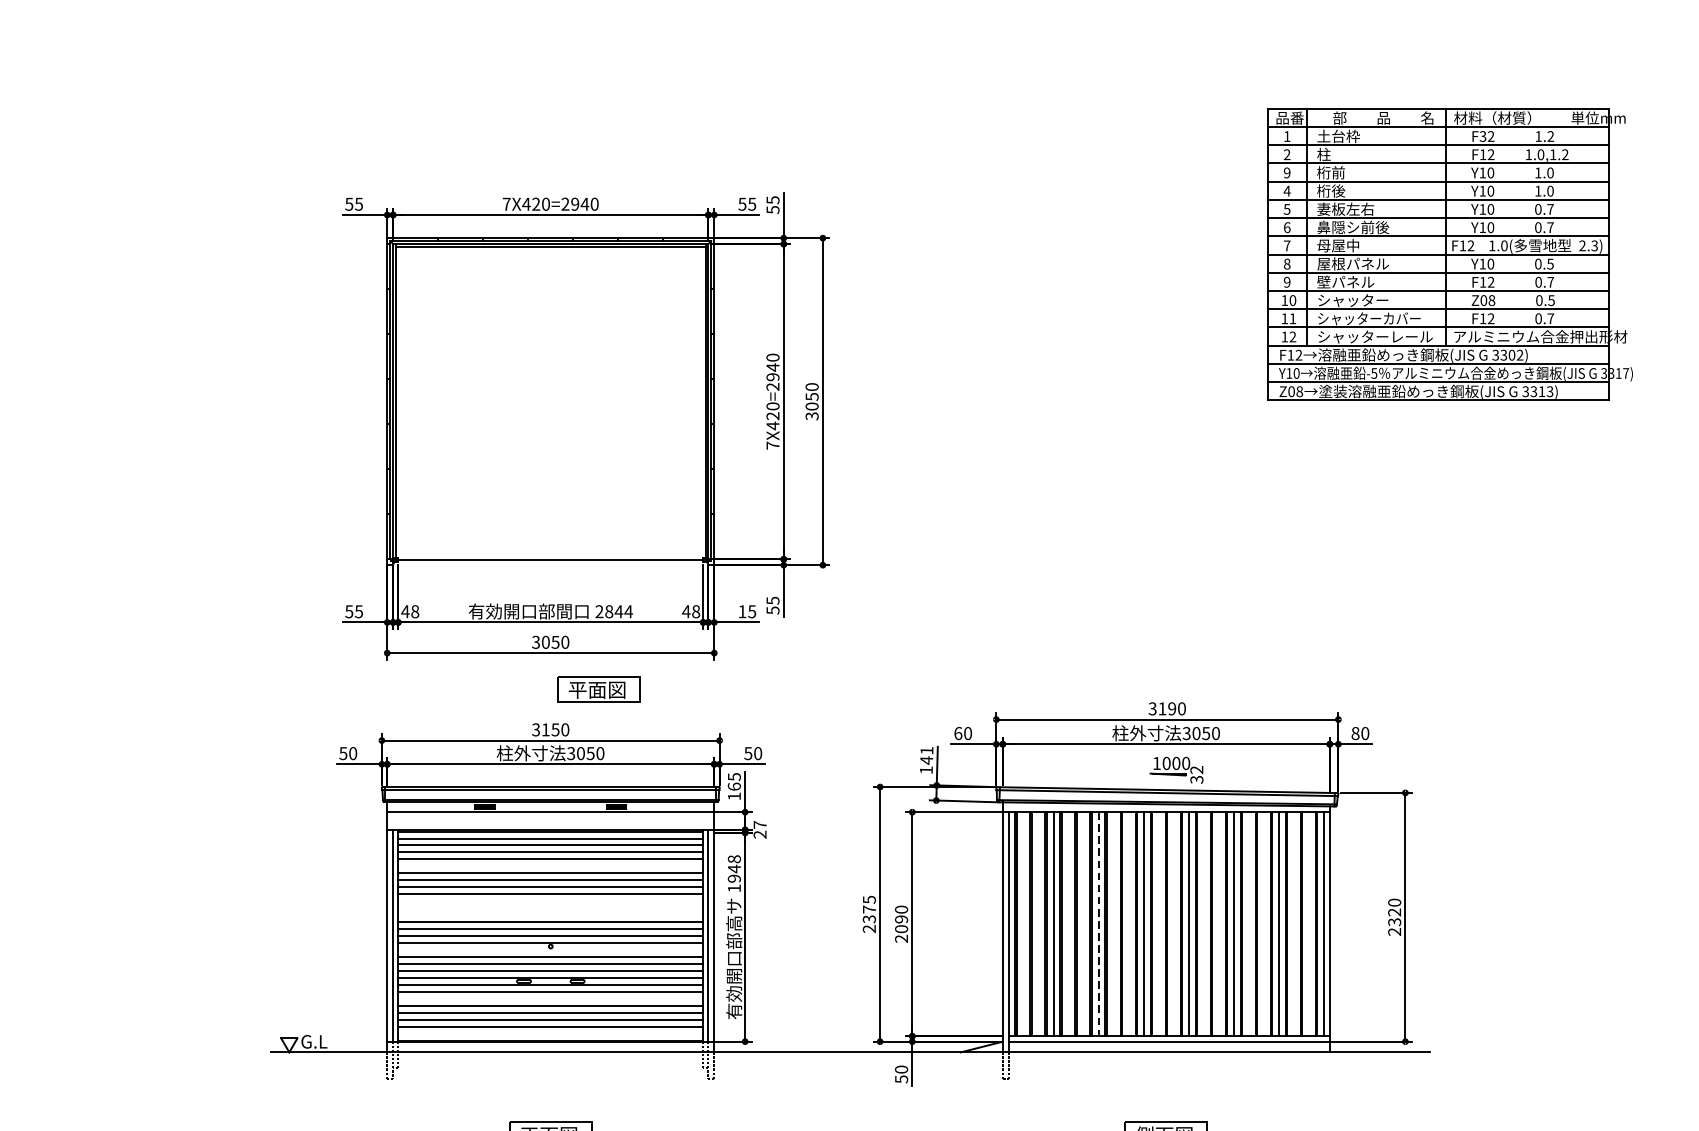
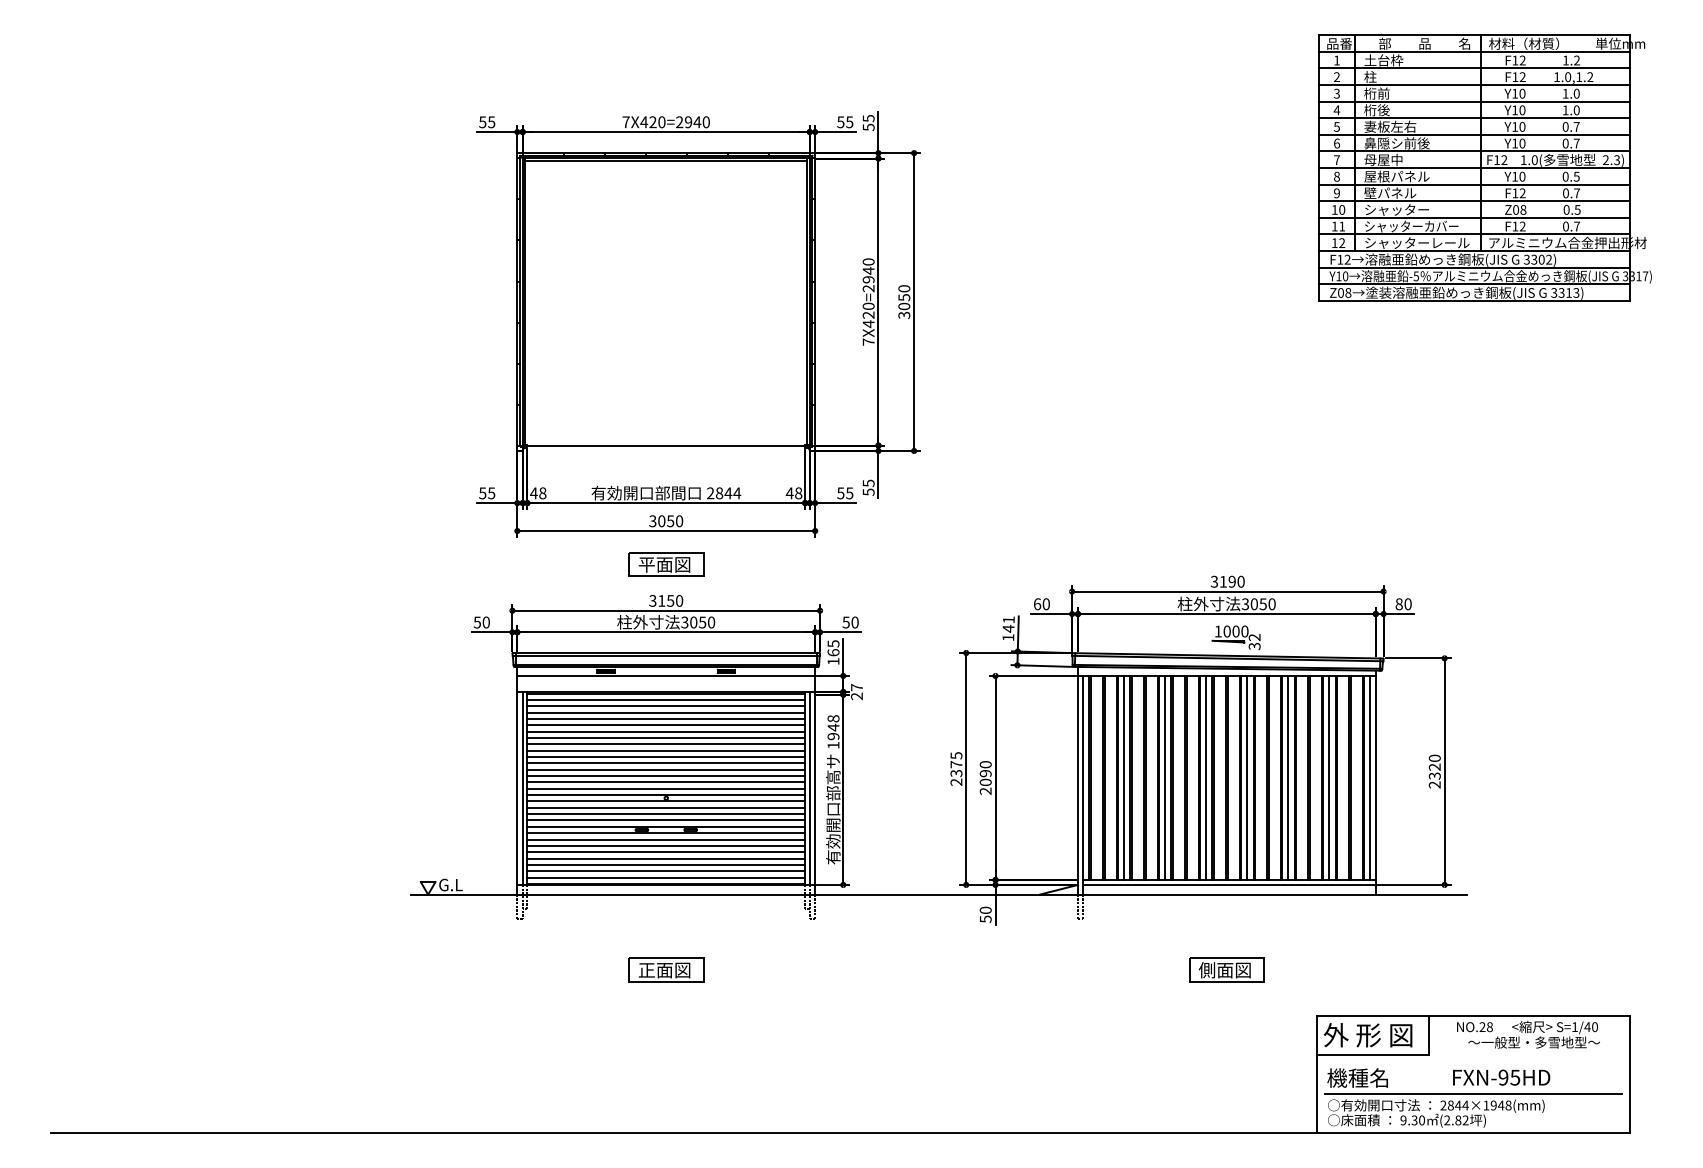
text: (1483, 136) -> (1515, 60), F32 -> F12
text: (1286, 172) -> (1336, 93), 9 -> 3
text: (742, 611) -> (840, 493), 15 -> 55
part: (599, 689) -> (666, 564), moved
line: (551, 866) -> (666, 725), added
line: (551, 901) -> (666, 757), added
line: (551, 908) -> (666, 763), added
line: (551, 914) -> (666, 769), added
line: (1098, 924) -> (1165, 778), dashed -> solid
line: (551, 950) -> (666, 801), added
line: (551, 998) -> (666, 845), added
line: (551, 1033) -> (666, 877), added

